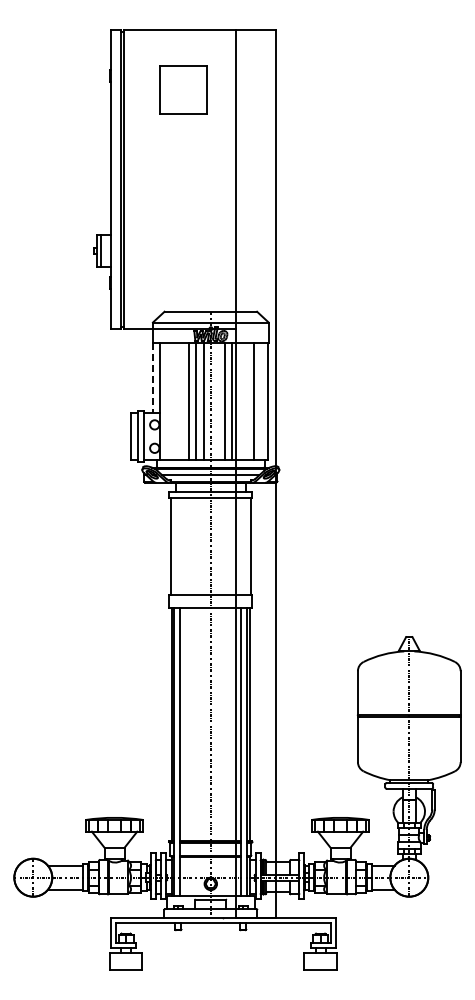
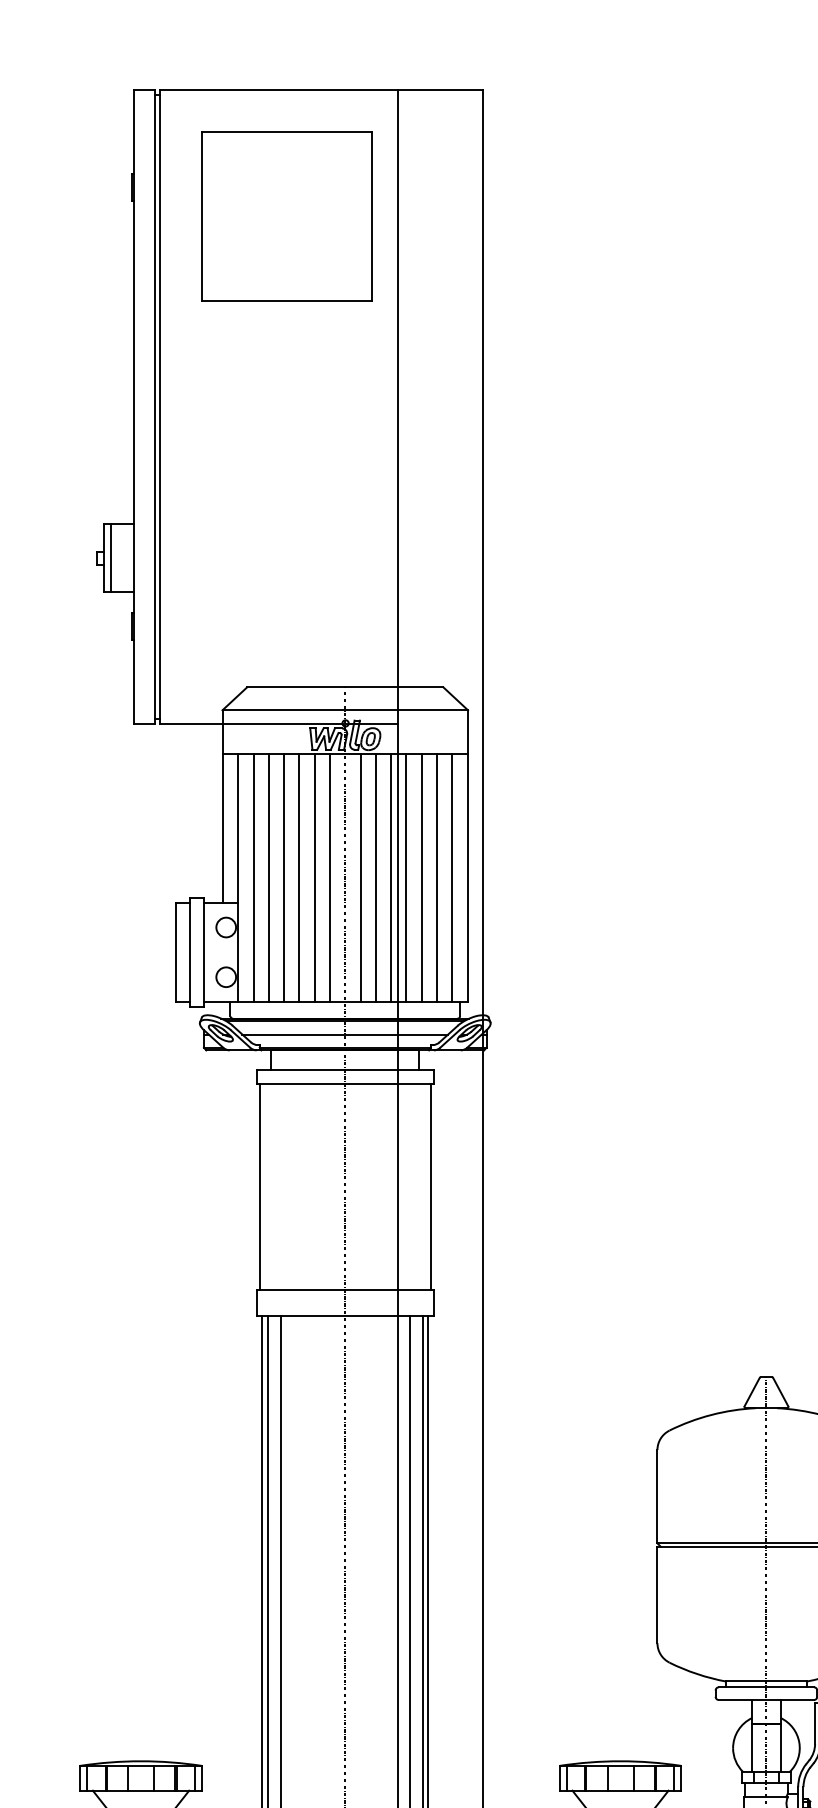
part: (183, 89) -> (287, 215), size x1.67
line: (153, 378) -> (223, 829), dashed -> solid
line: (167, 401) -> (253, 877), added
line: (174, 401) -> (268, 877), added
line: (182, 401) -> (285, 877), added
line: (218, 401) -> (361, 877), added
line: (239, 401) -> (406, 877), added
line: (246, 401) -> (420, 877), added
line: (261, 401) -> (452, 877), added

